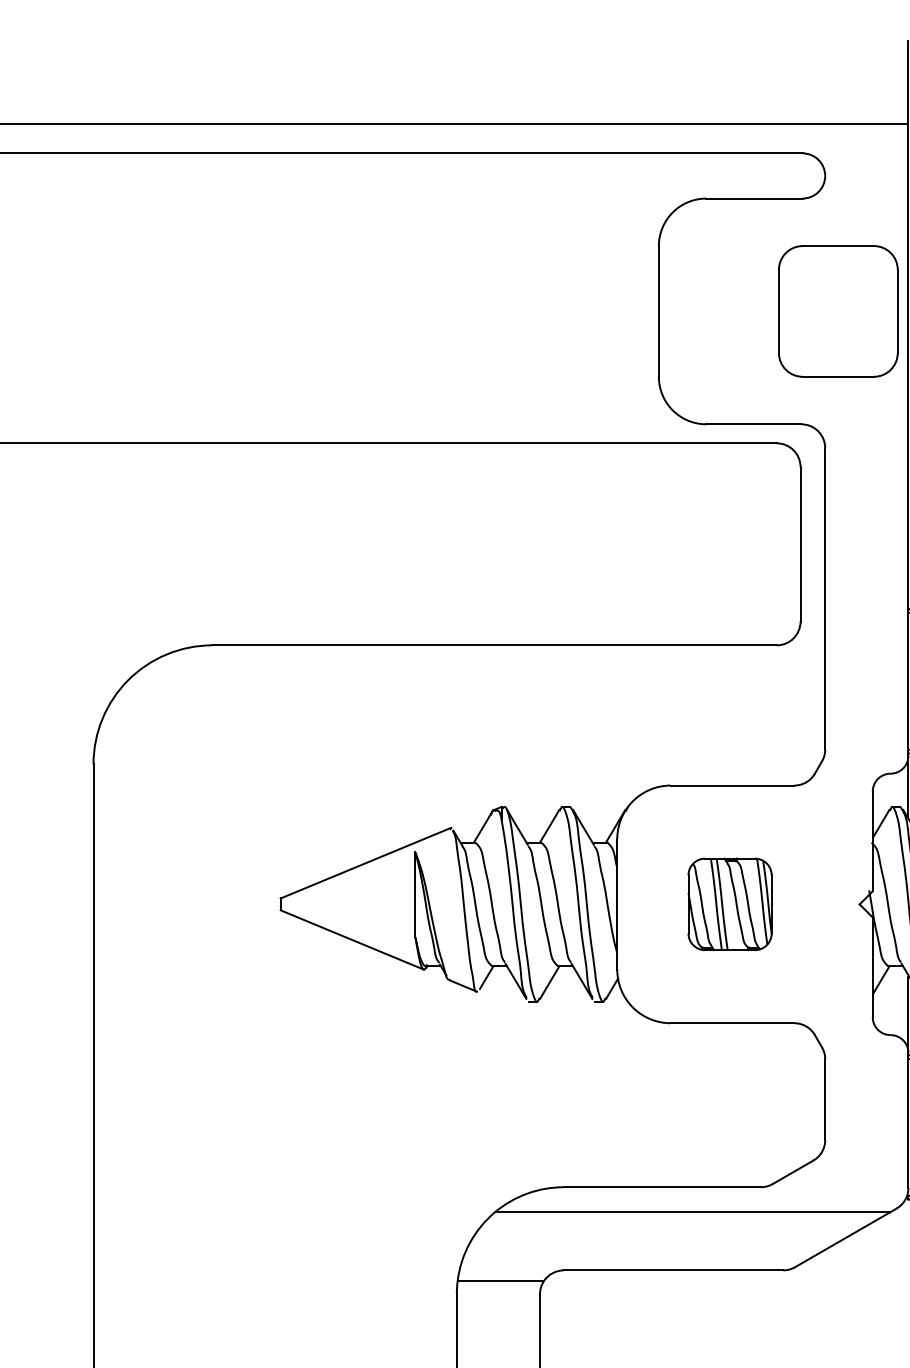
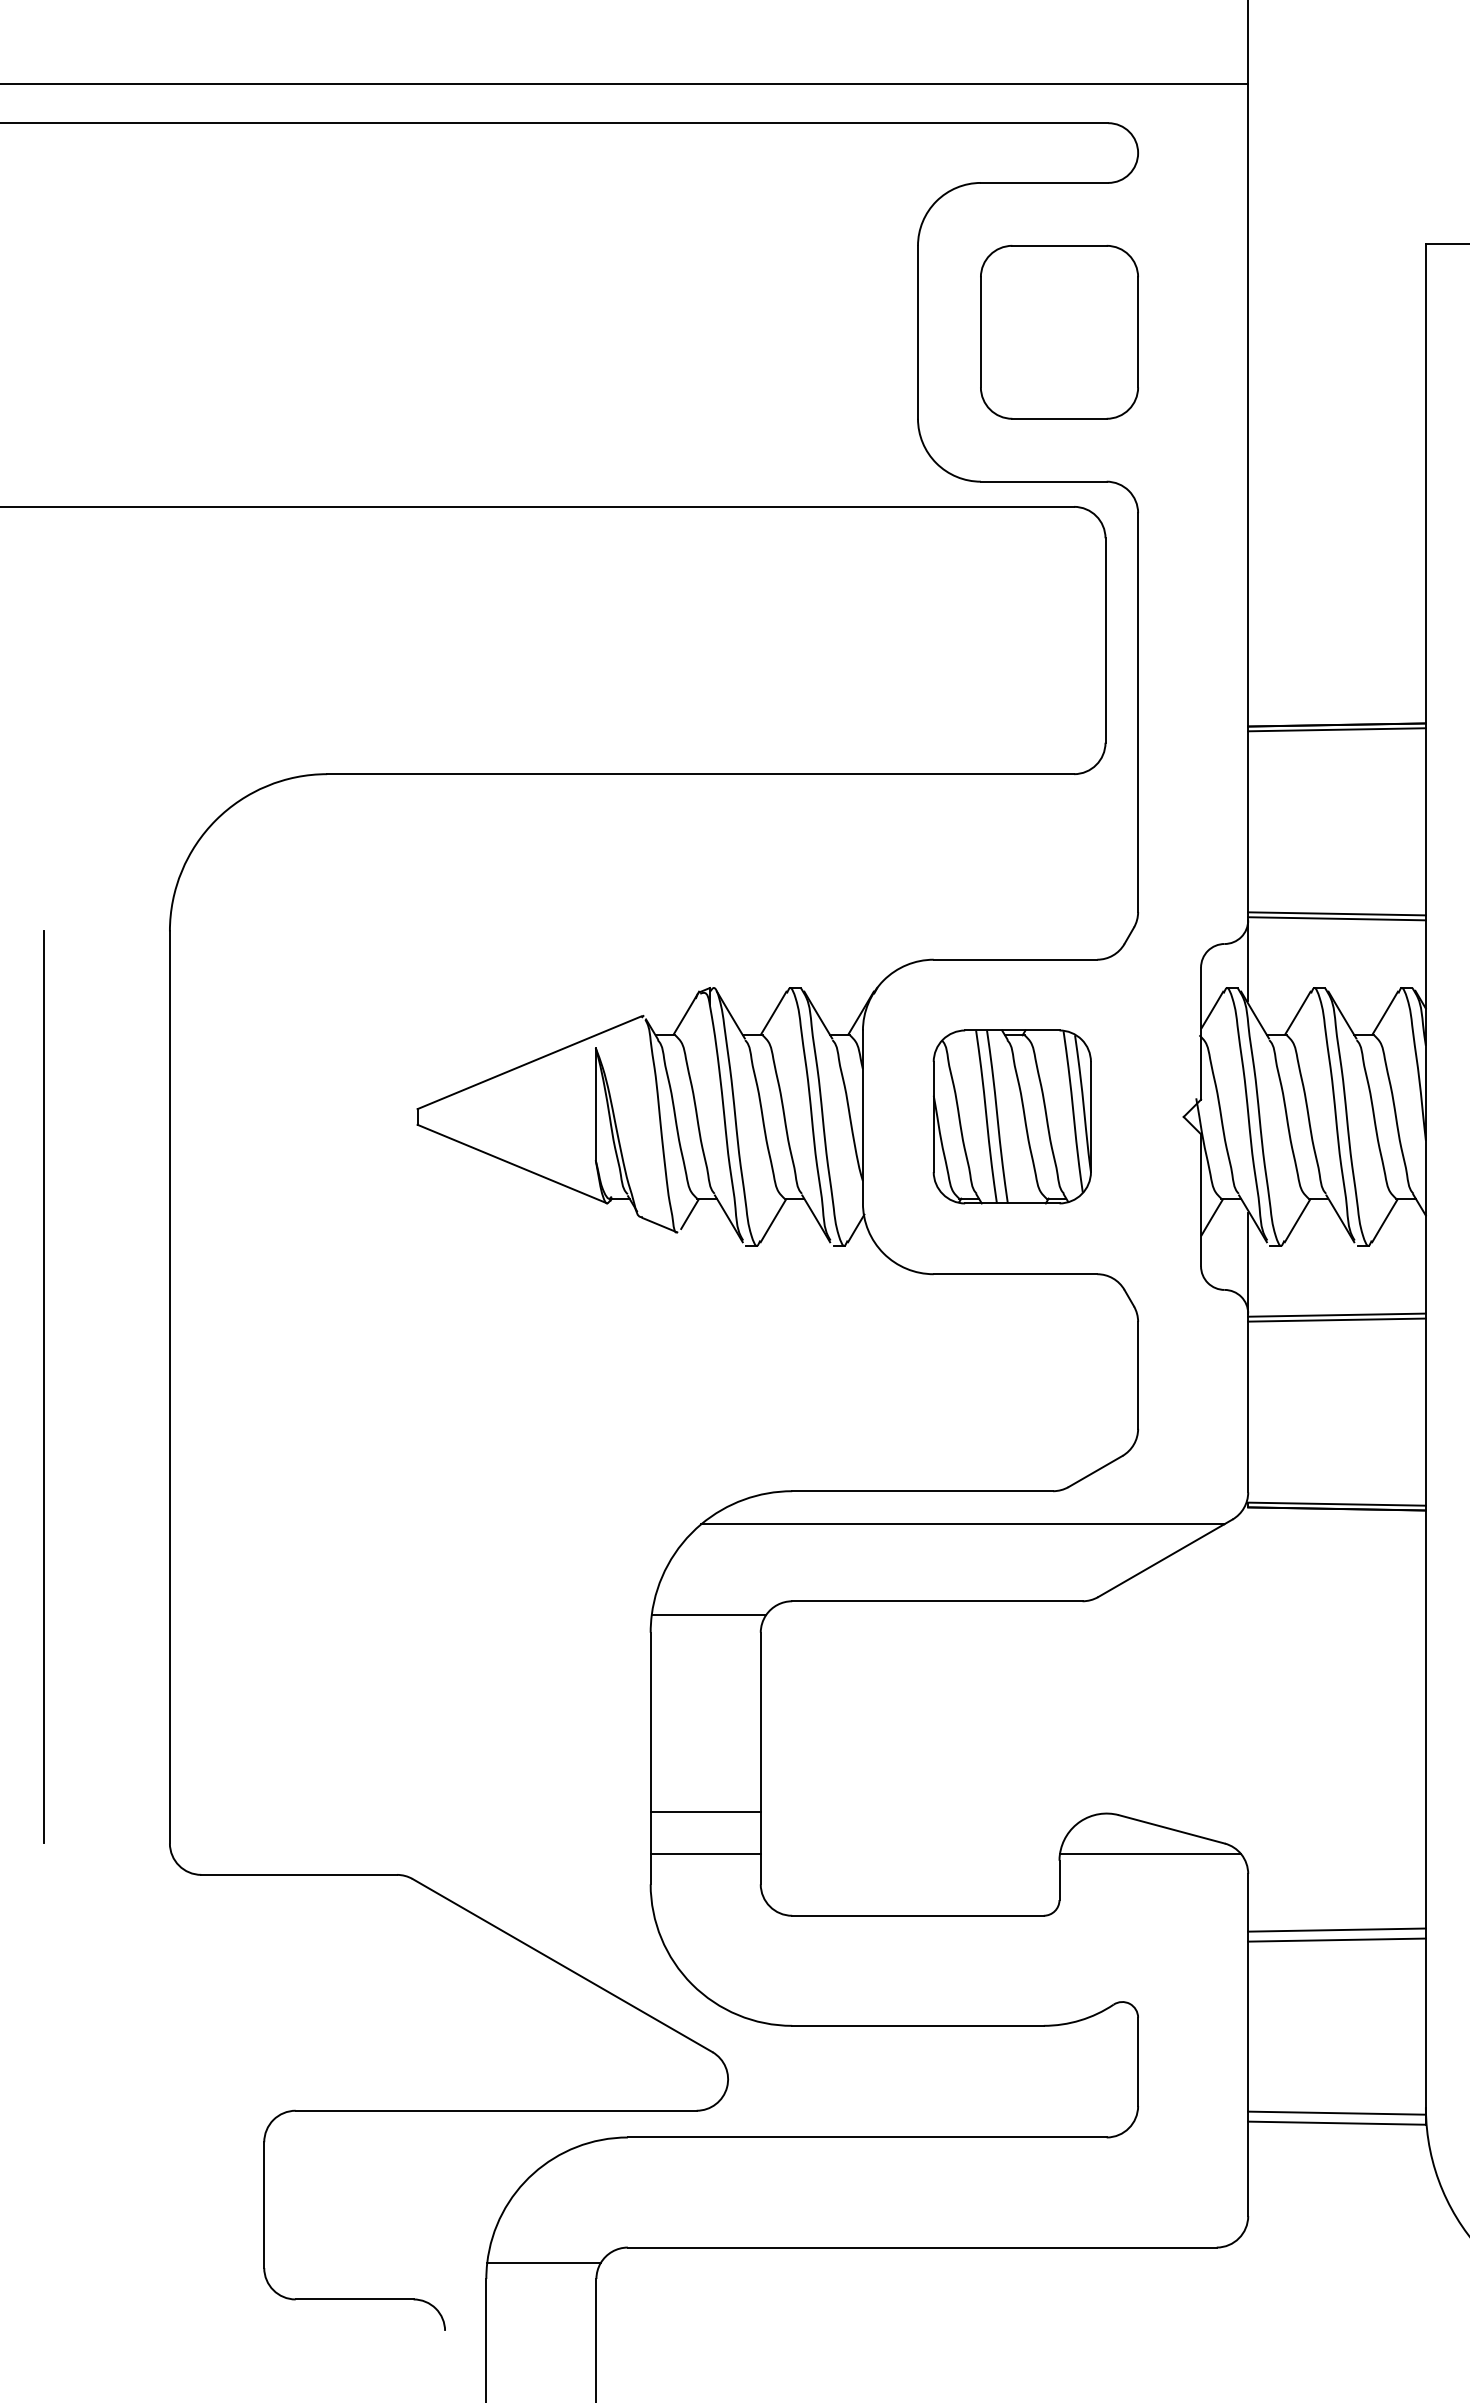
part: (838, 311) -> (1059, 332), moved
part: (729, 904) -> (1011, 1116), size x1.43

